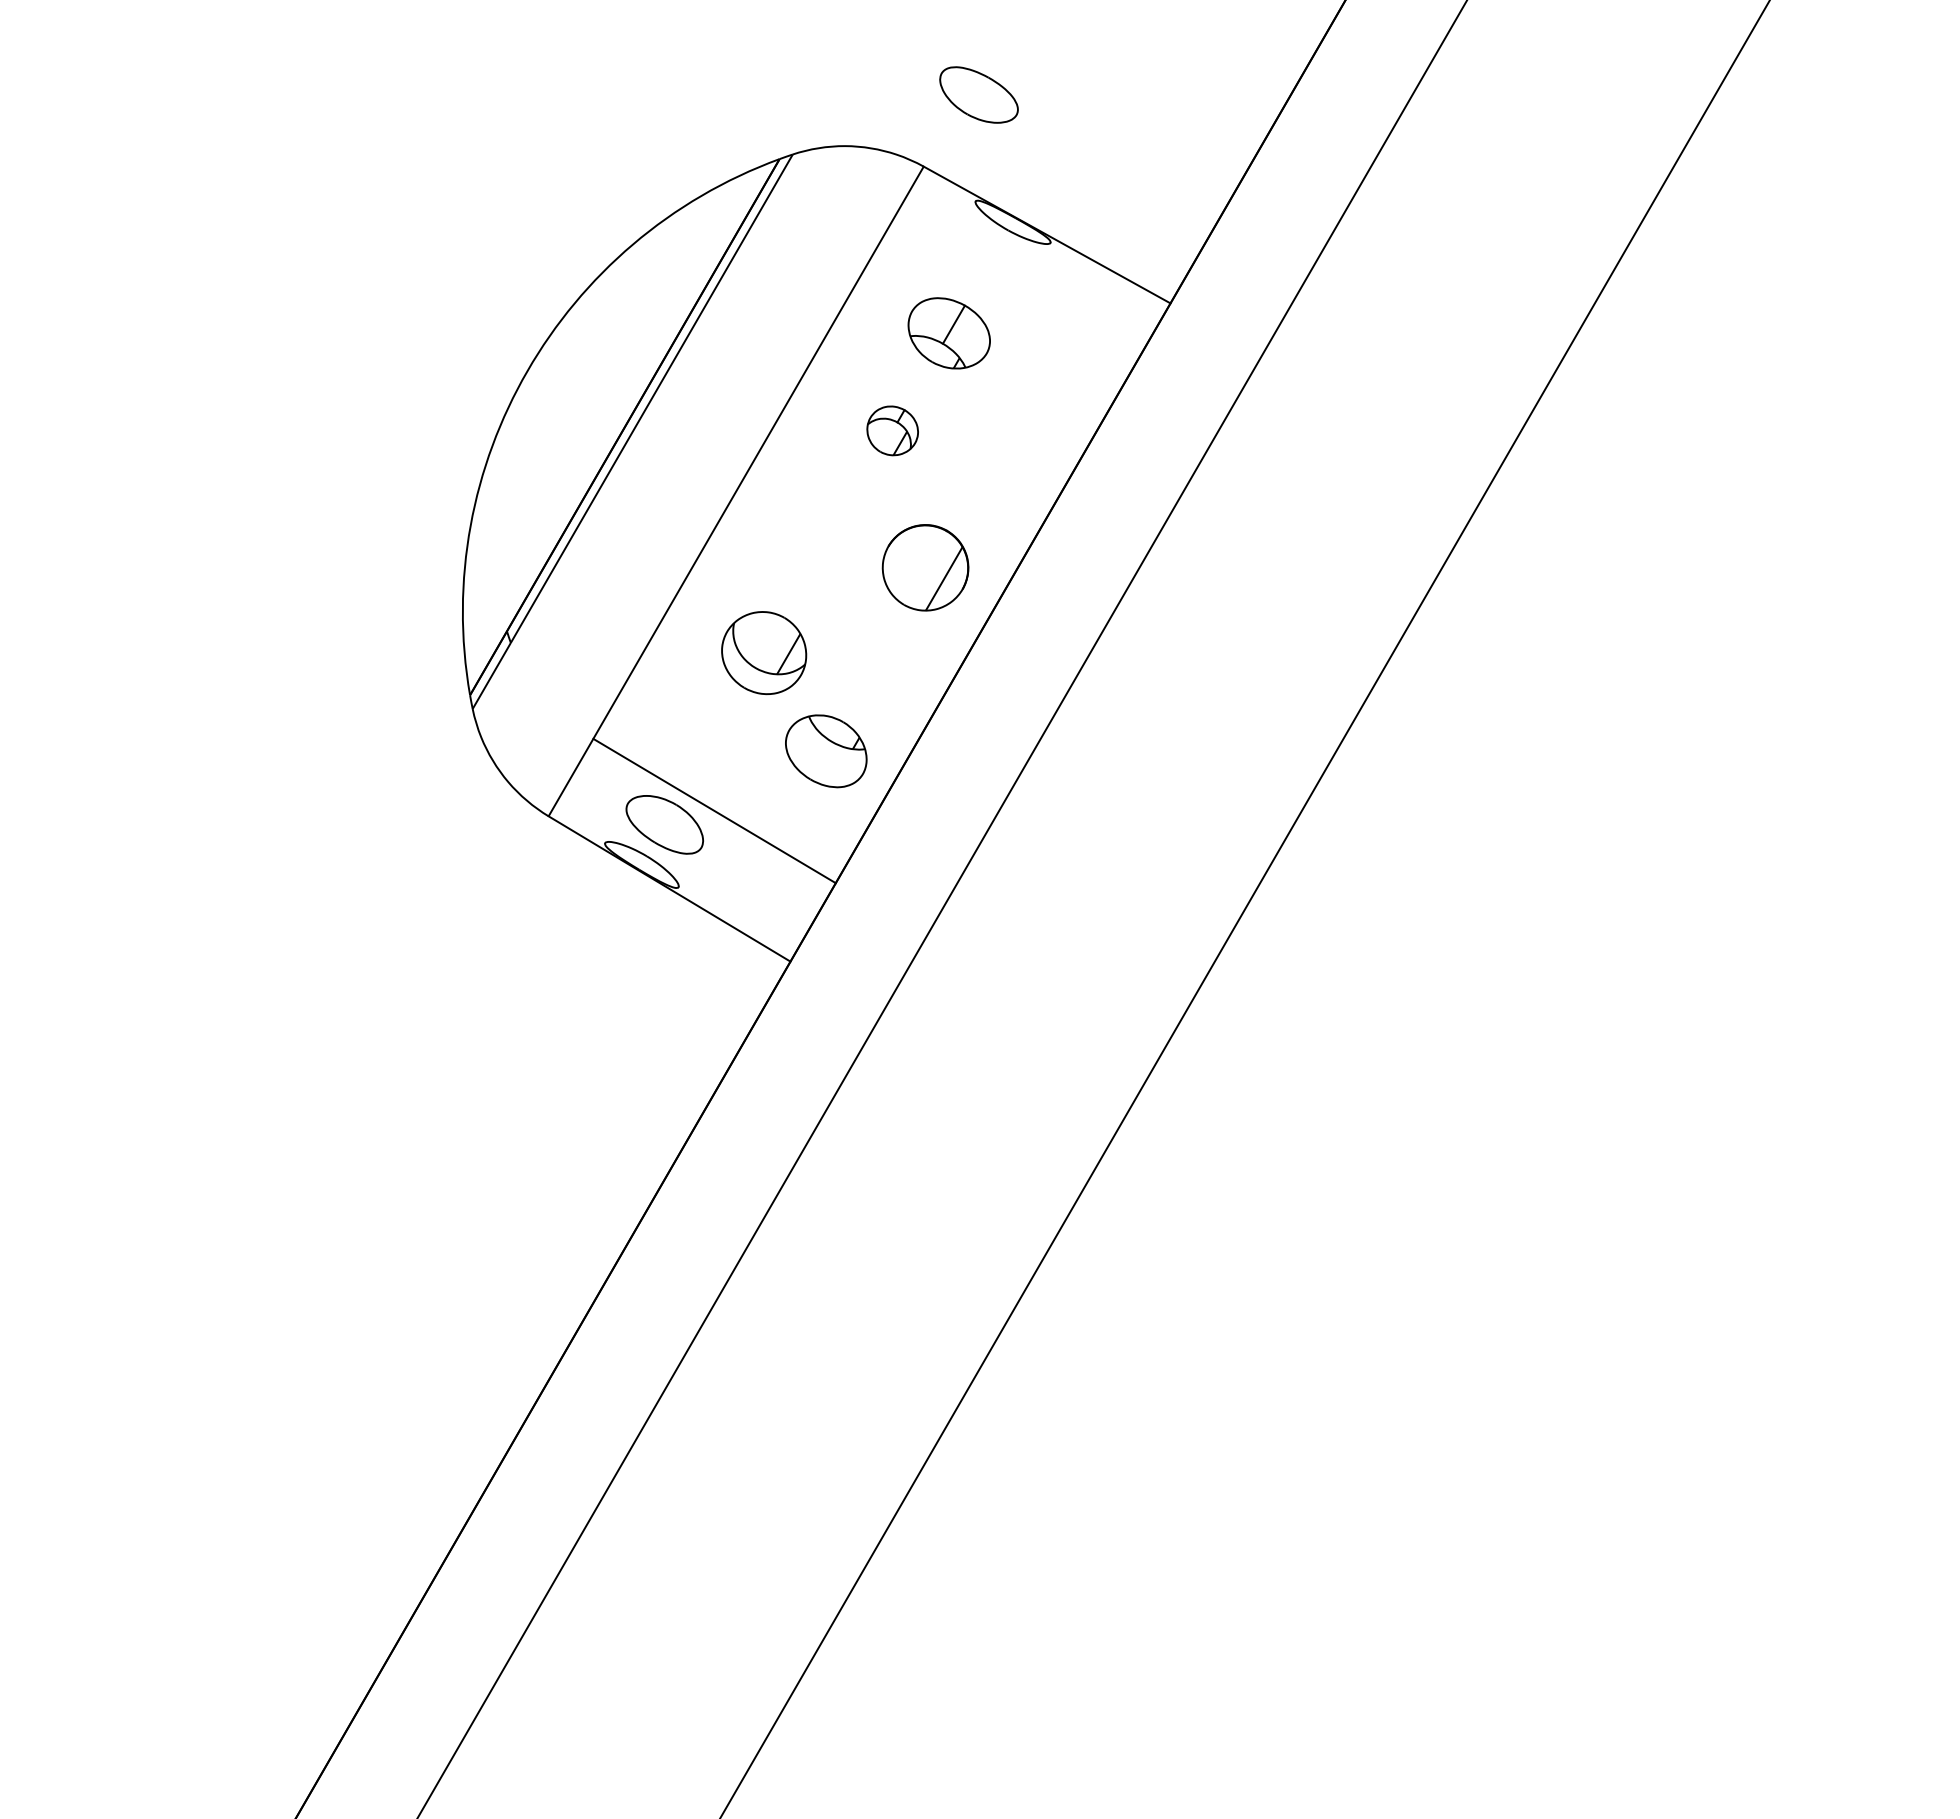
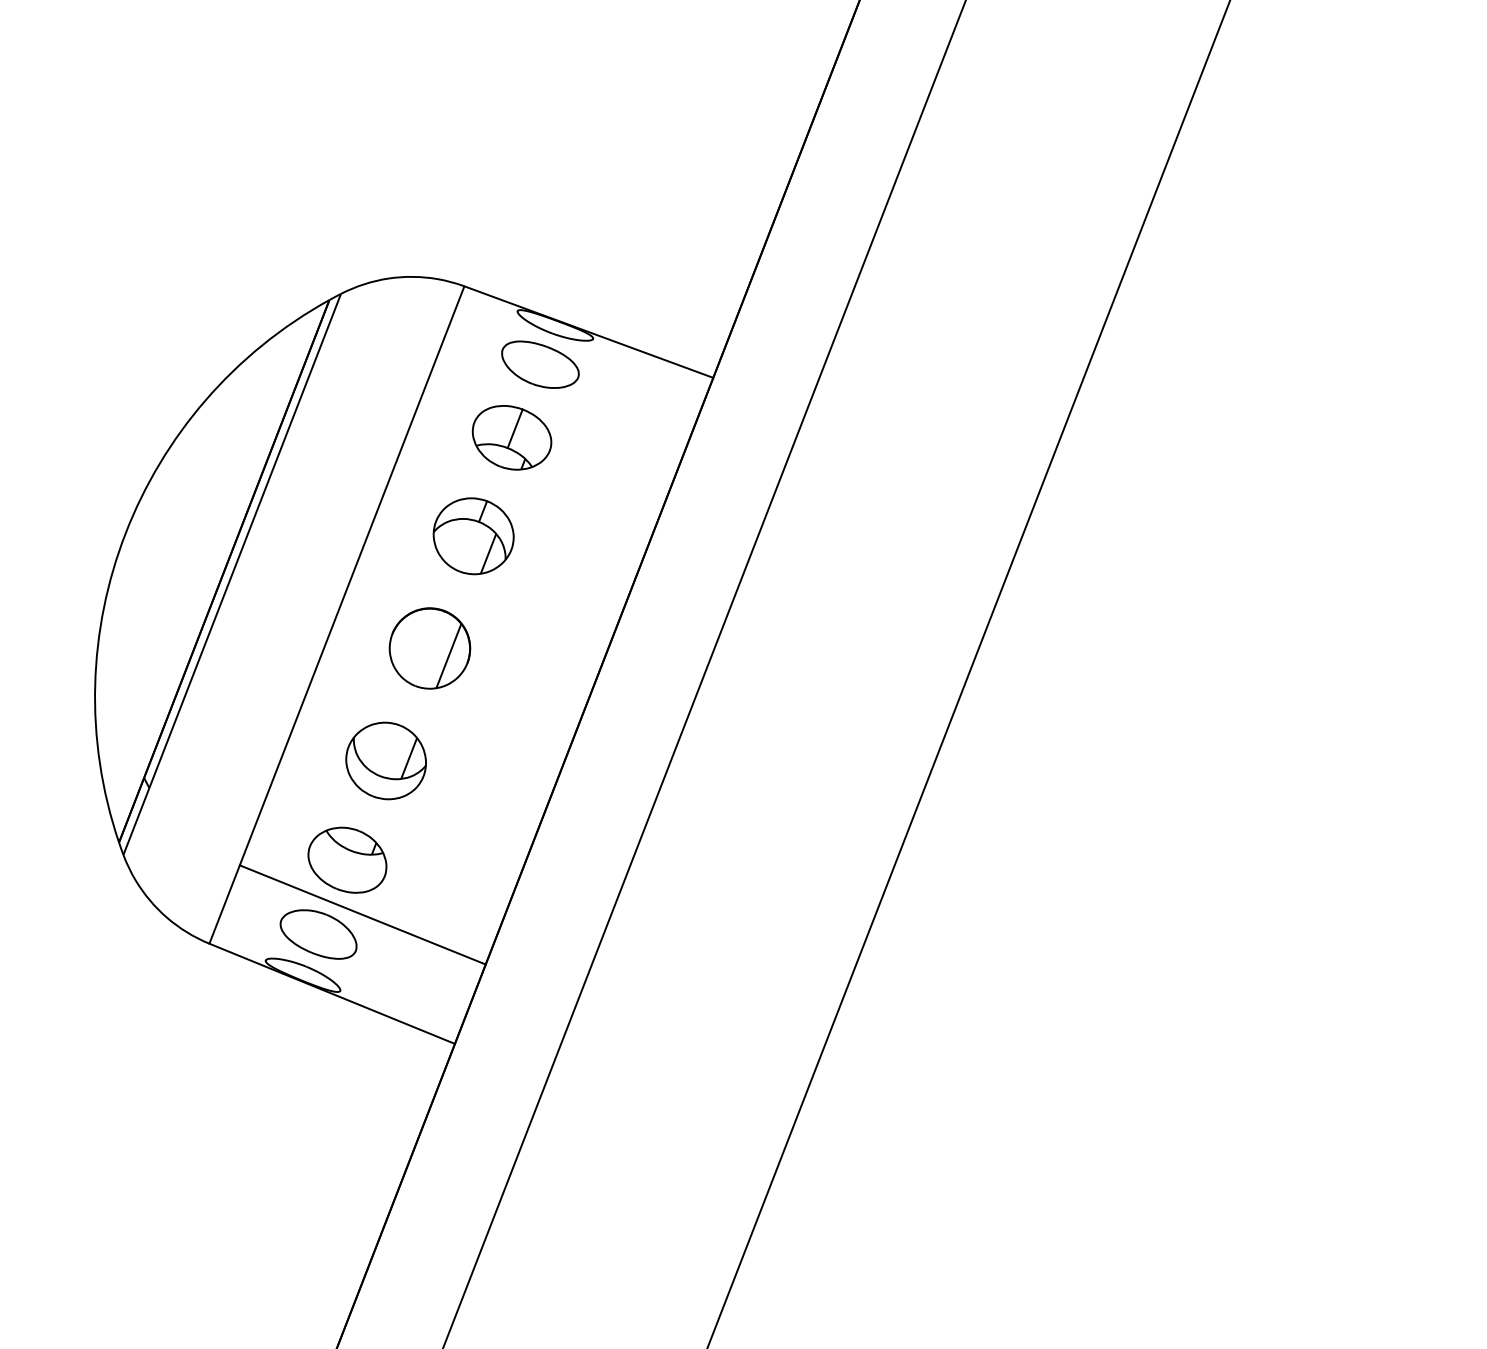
part: (978, 94) -> (539, 363), moved
part: (892, 430) -> (473, 535), size x1.67
part: (925, 567) -> (429, 648), moved
part: (826, 751) -> (347, 860), moved

